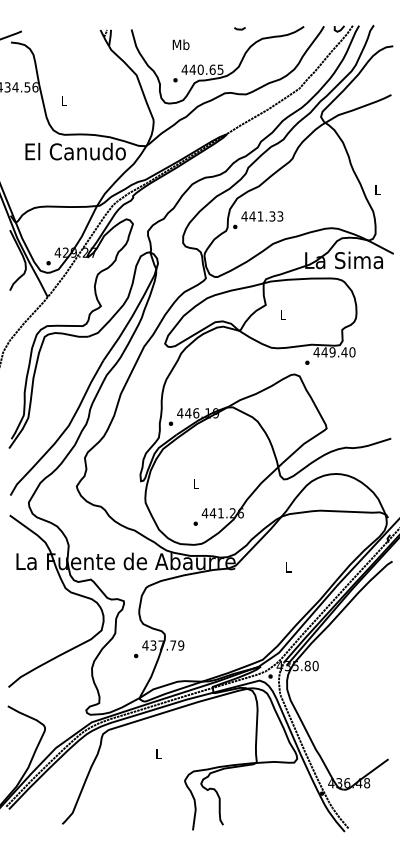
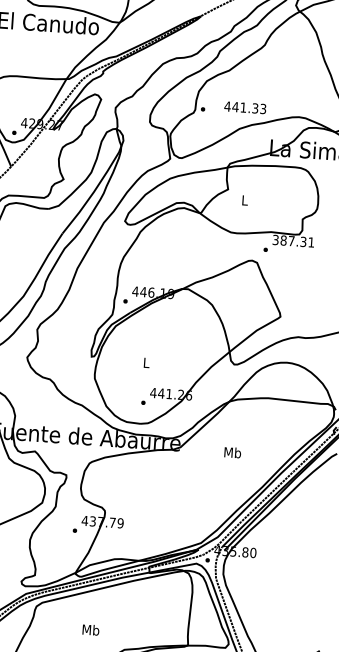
text: (262, 216) -> (245, 107), moved
text: (334, 352) -> (293, 241), 449.40 -> 387.31
text: (288, 567) -> (232, 452), L -> Mb
text: (158, 753) -> (90, 629), L -> Mb

